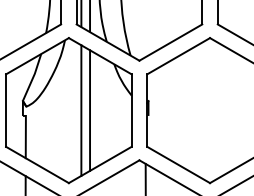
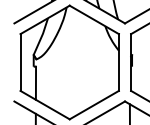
line: (81, 110) -> (79, 62), removed
line: (90, 110) -> (86, 62), removed

